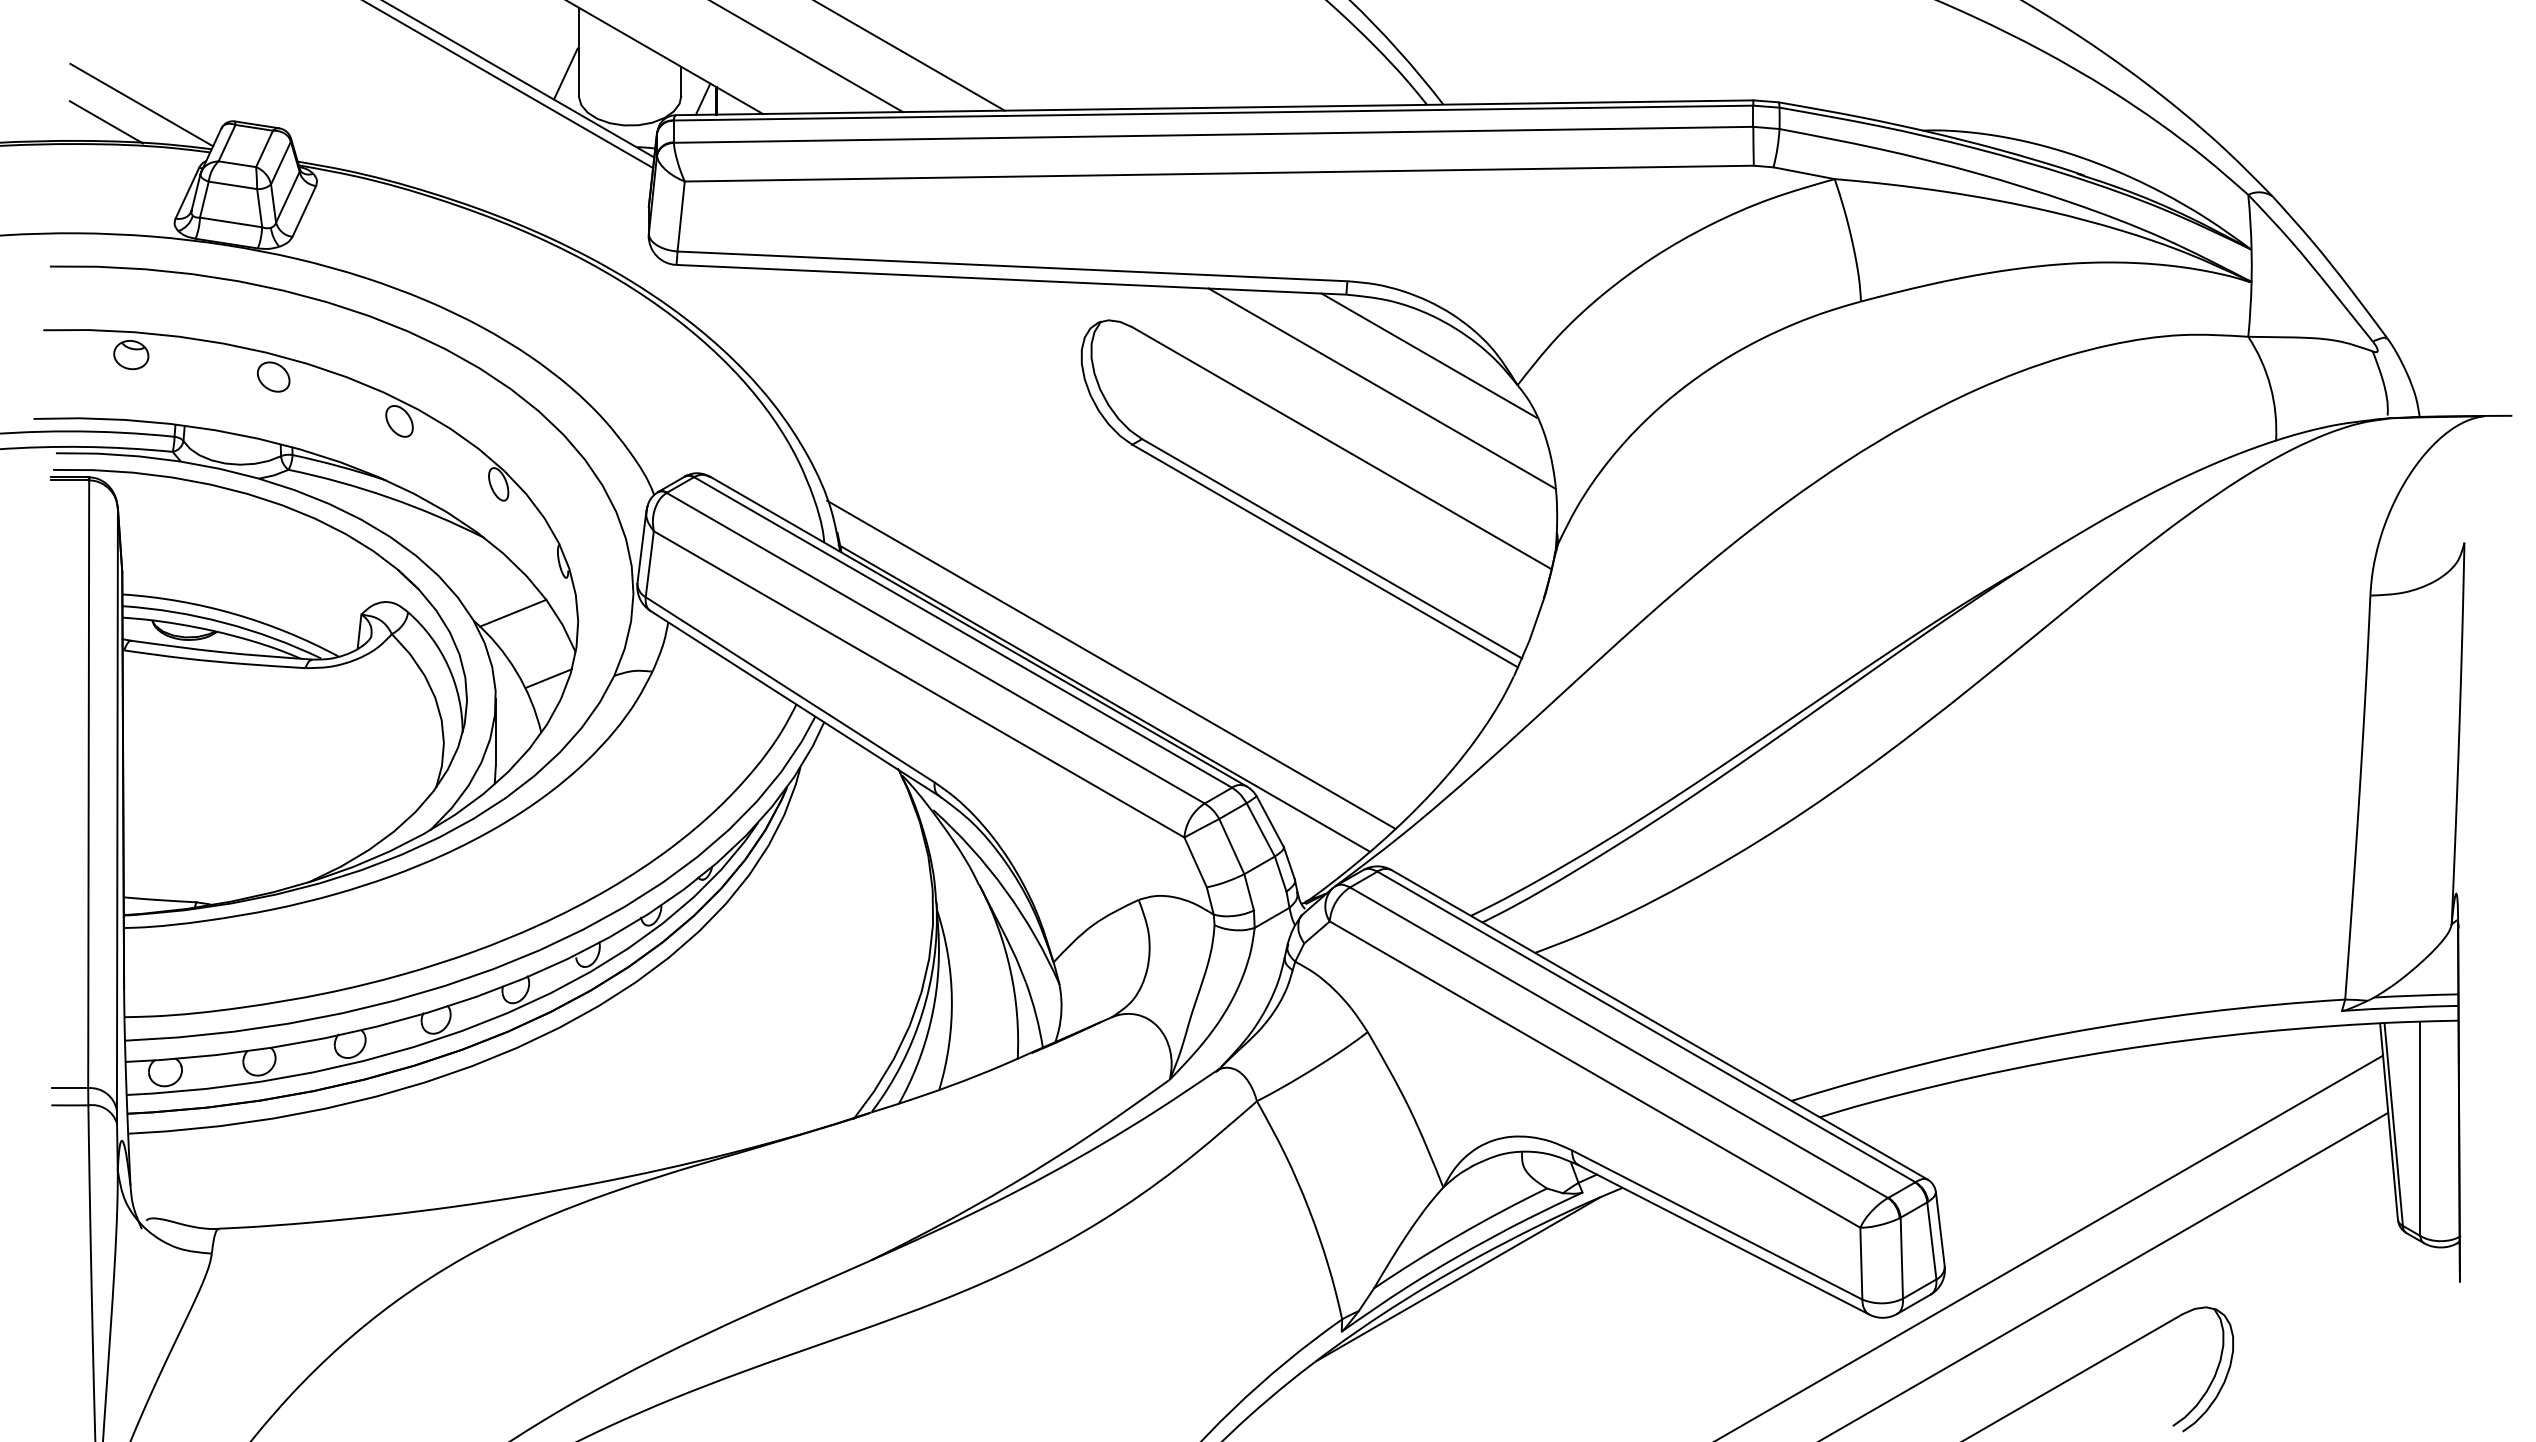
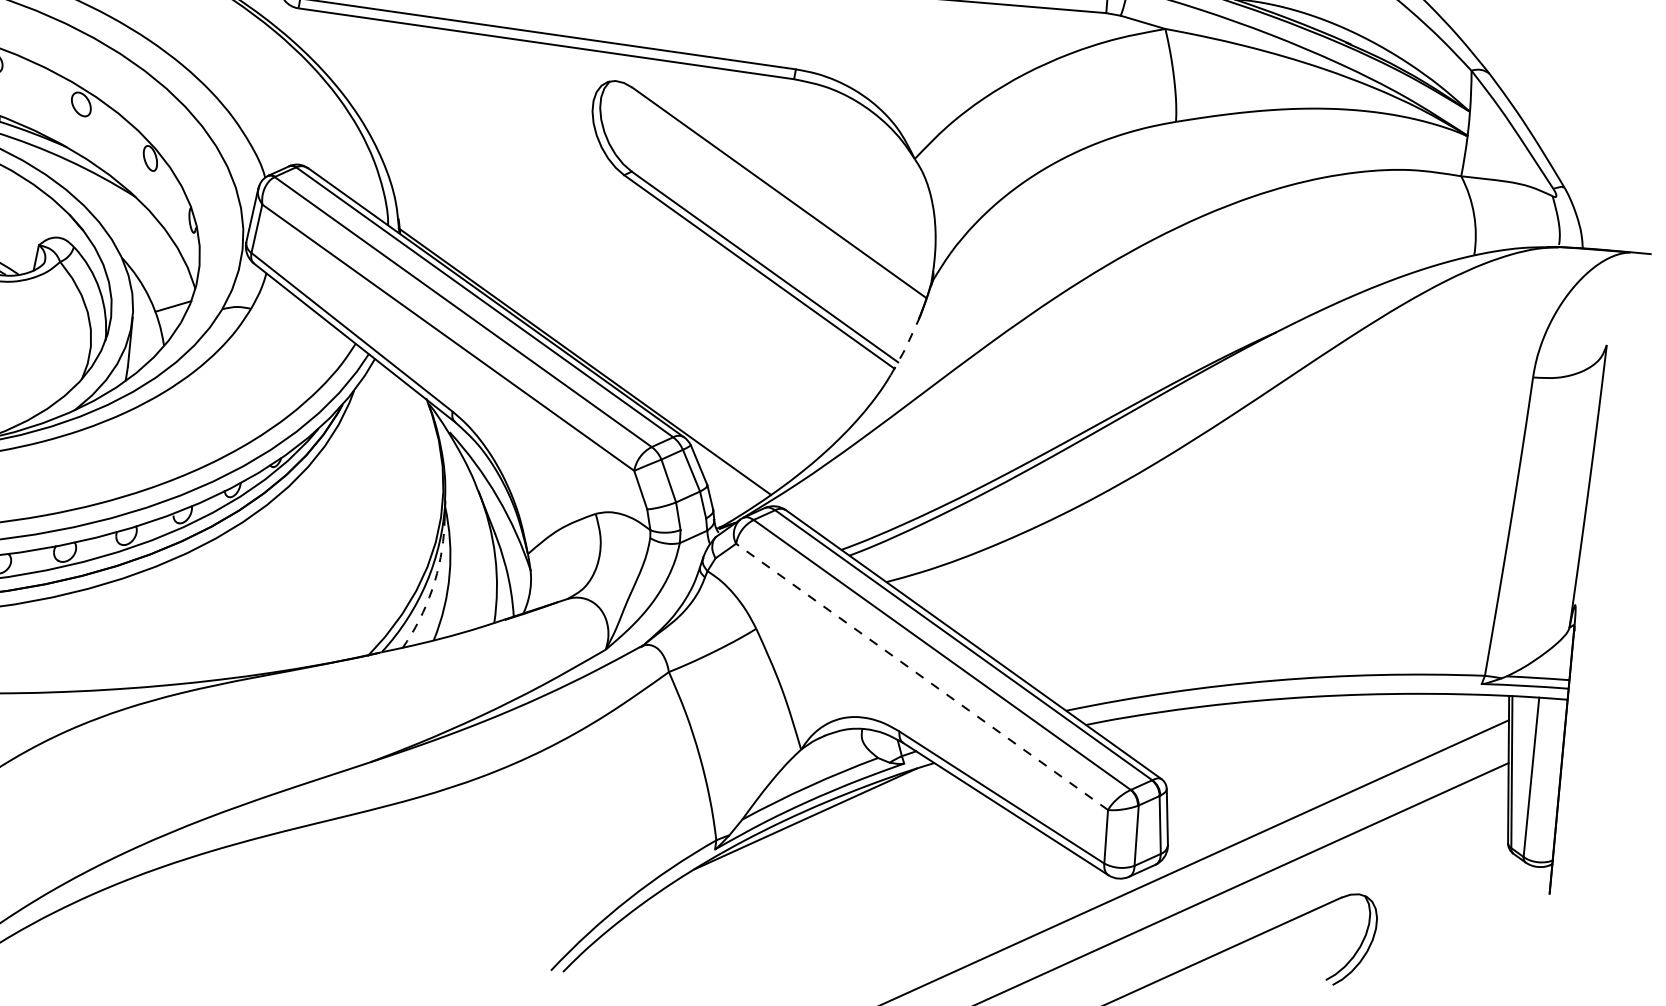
line: (1428, 355) -> (850, 130), removed
line: (1381, 388) -> (813, 151), removed
line: (512, 612) -> (151, 254), removed
line: (1530, 636) -> (906, 346), solid -> dashed
line: (1111, 664) -> (592, 336), removed
arc: (930, 1022) -> (432, 589), solid -> dashed
line: (1594, 1074) -> (921, 676), solid -> dashed

